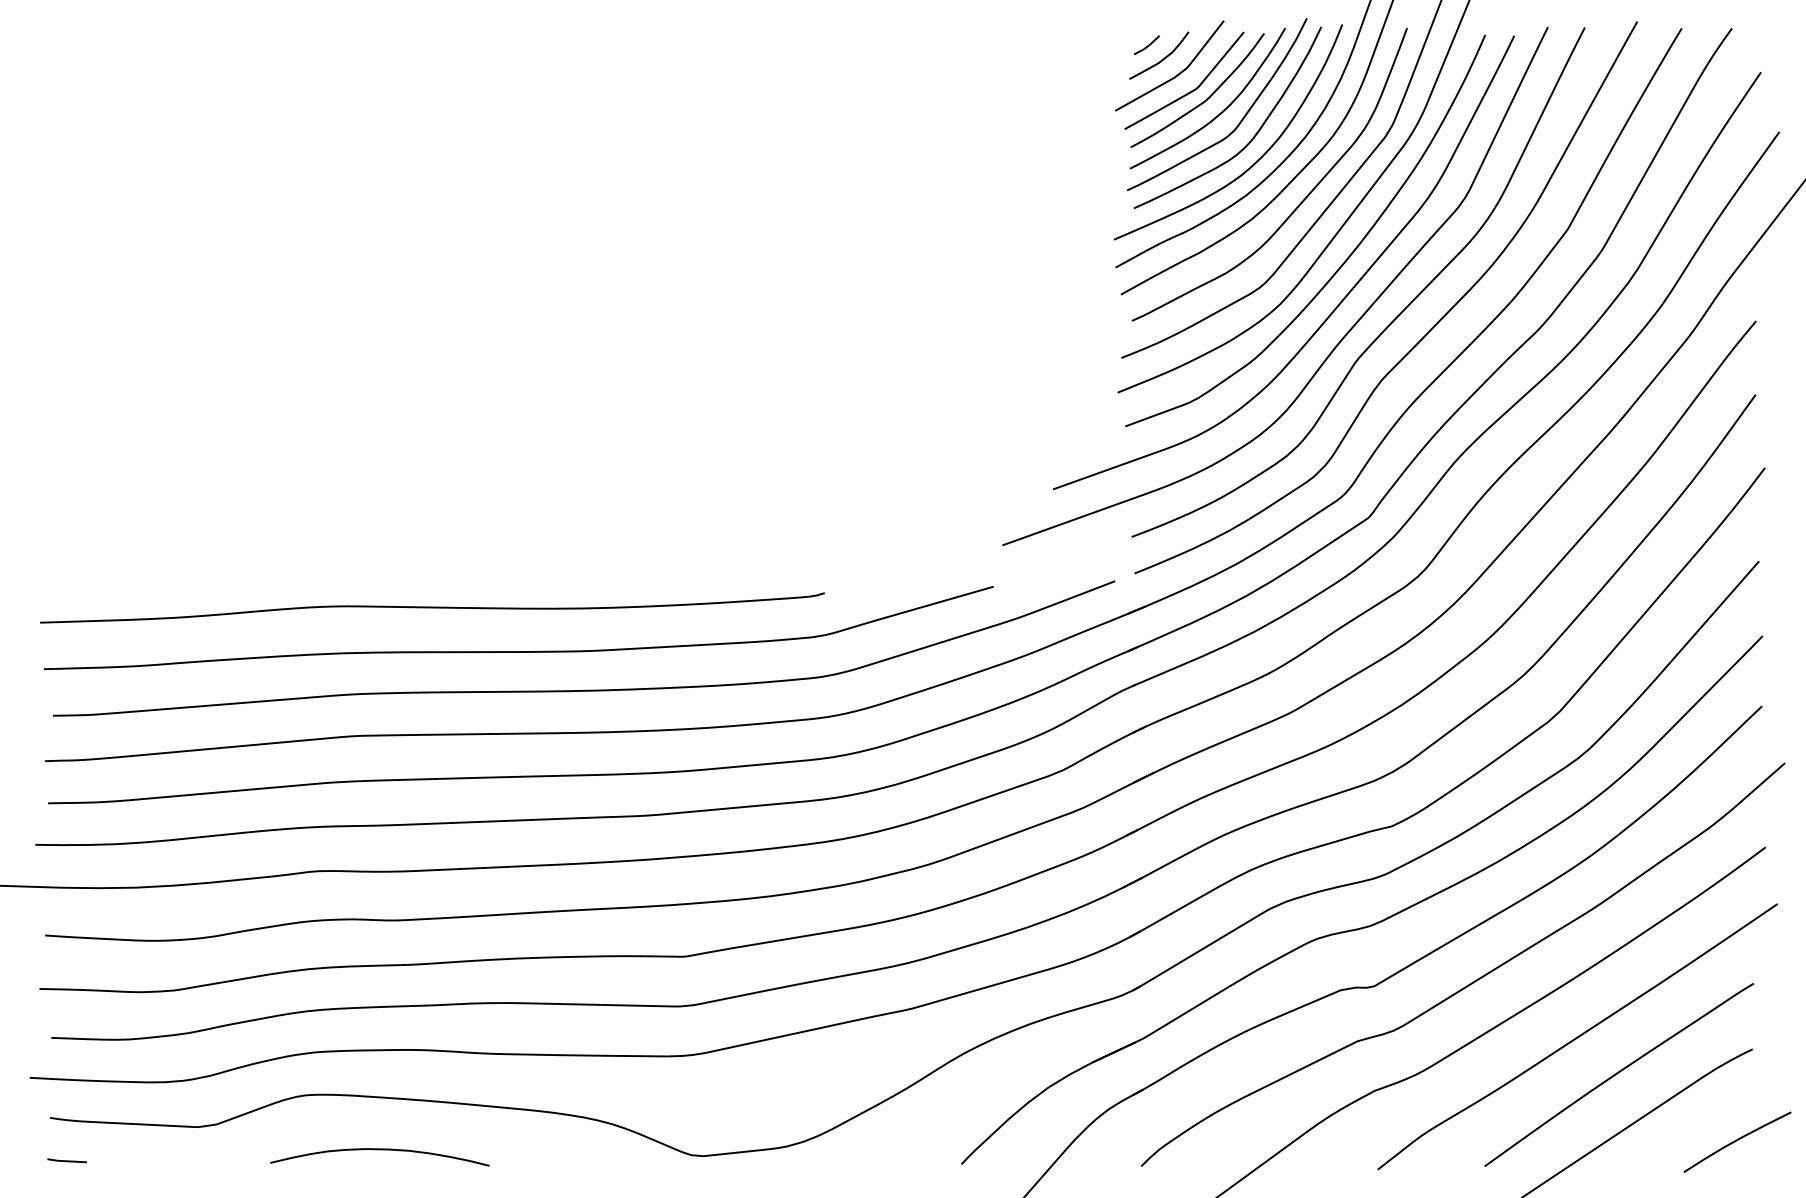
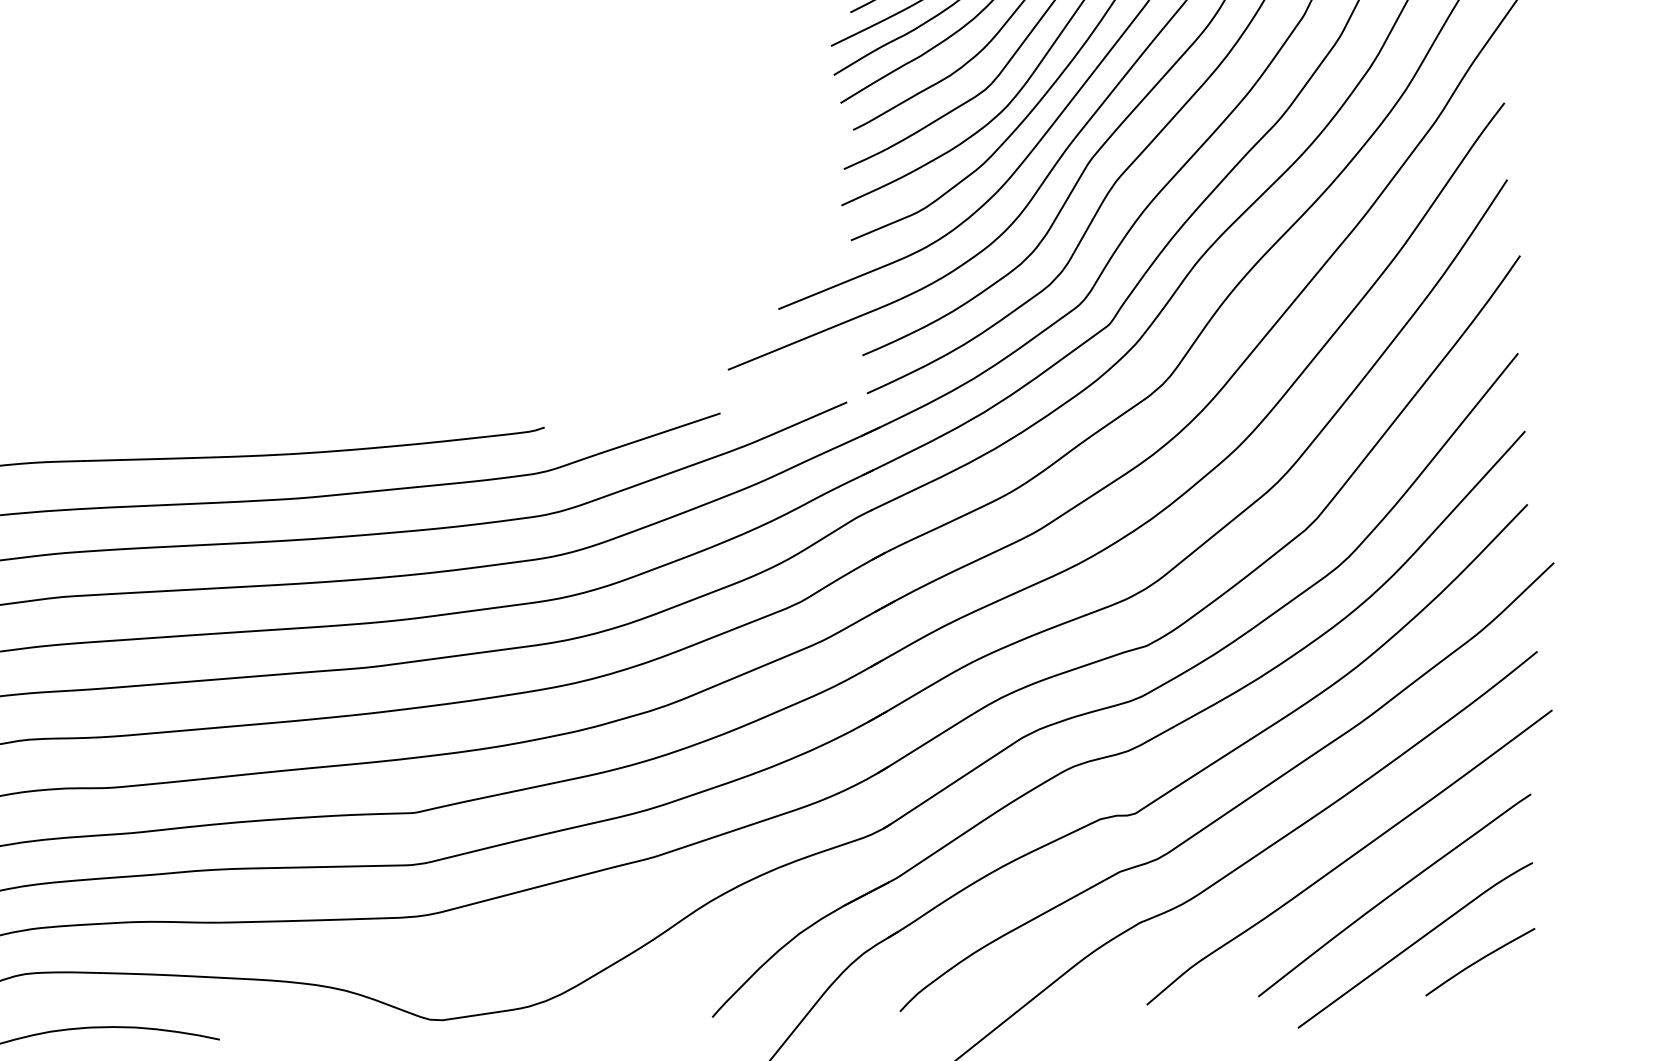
curve: (1737, 1140) -> (1480, 960), moved

